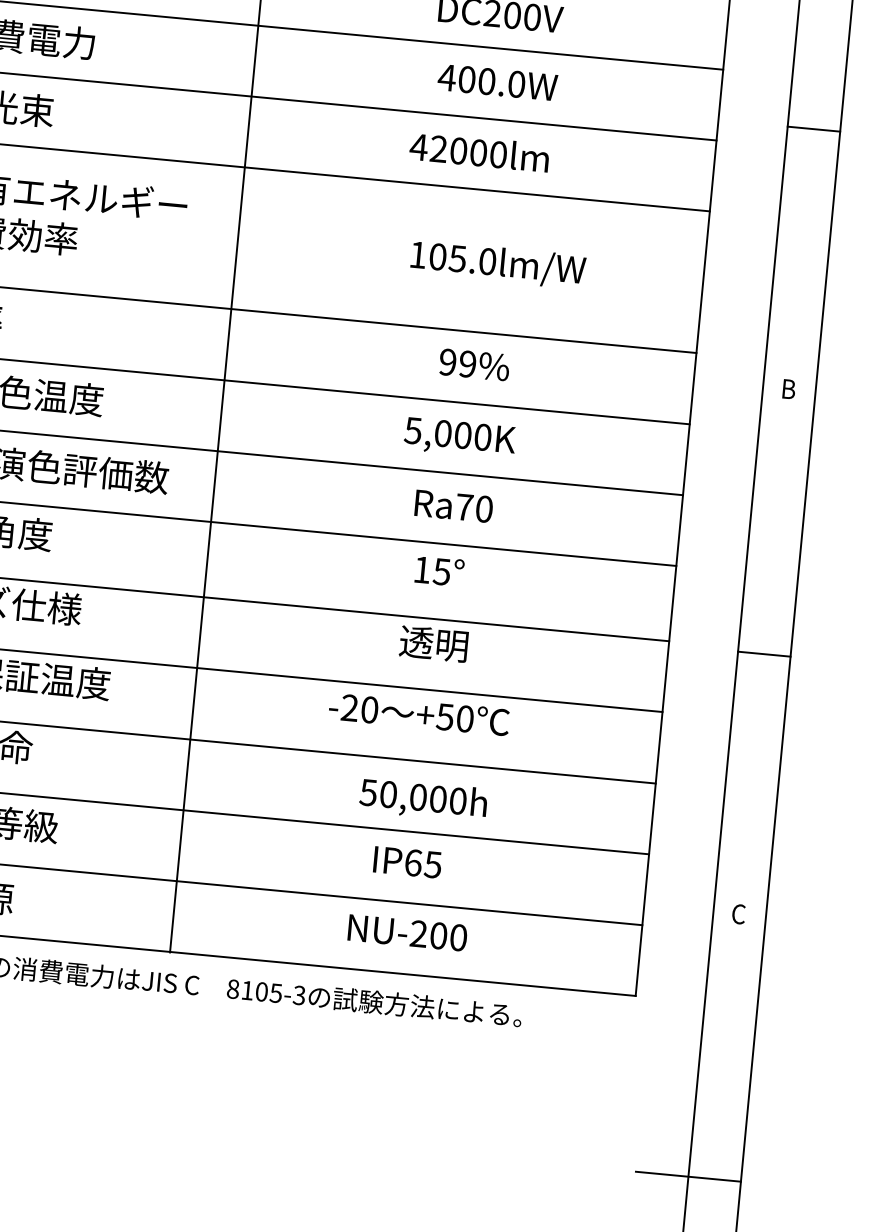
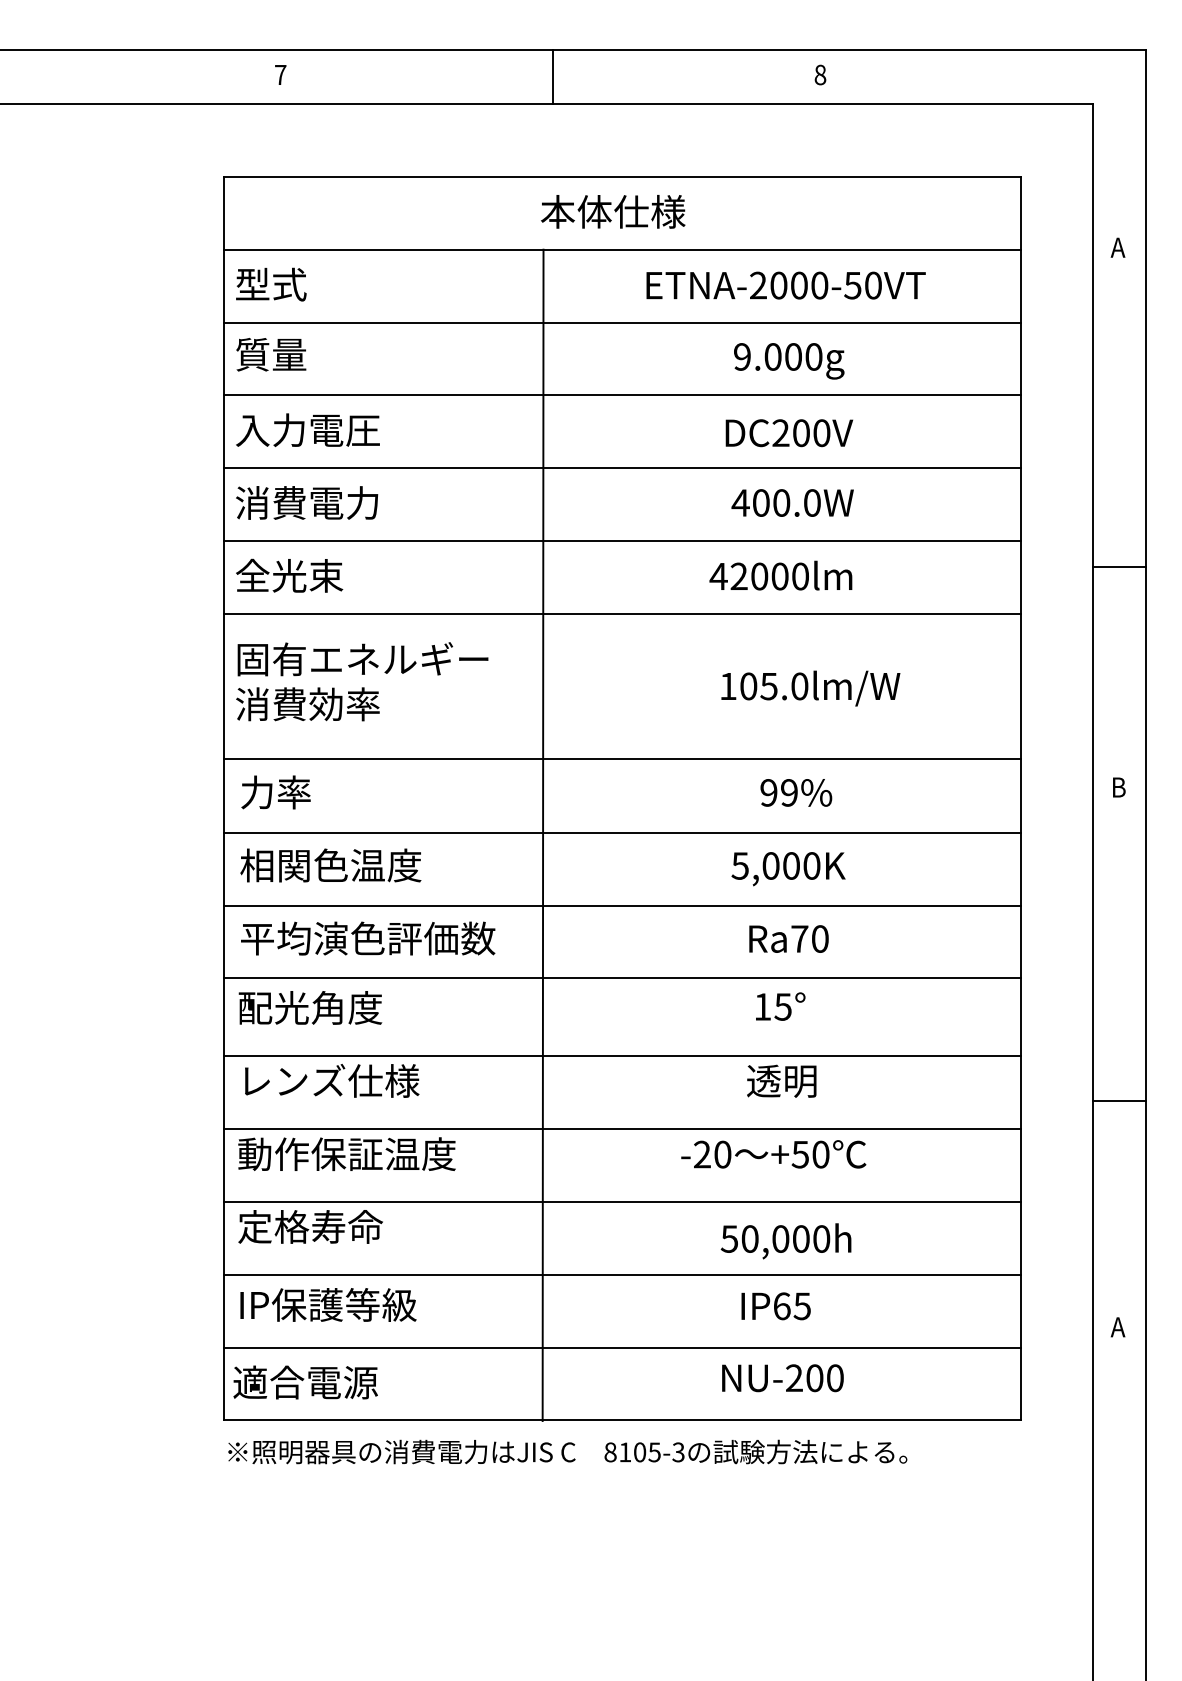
line: (813, 129) -> (1119, 567), moved
line: (764, 653) -> (1119, 1100), moved
text: (737, 914) -> (1117, 1327), C -> A
line: (688, 1176) -> (1092, 1599), removed

